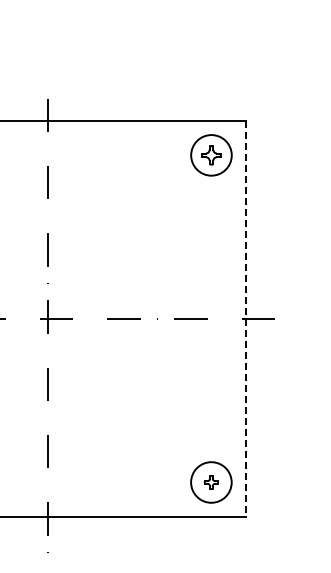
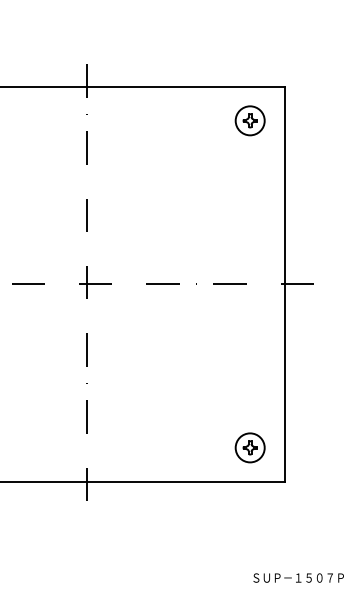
part: (210, 155) -> (249, 120), size x0.71
line: (245, 319) -> (284, 284), dashed -> solid
circle: (210, 482) -> (249, 447), size x0.71

